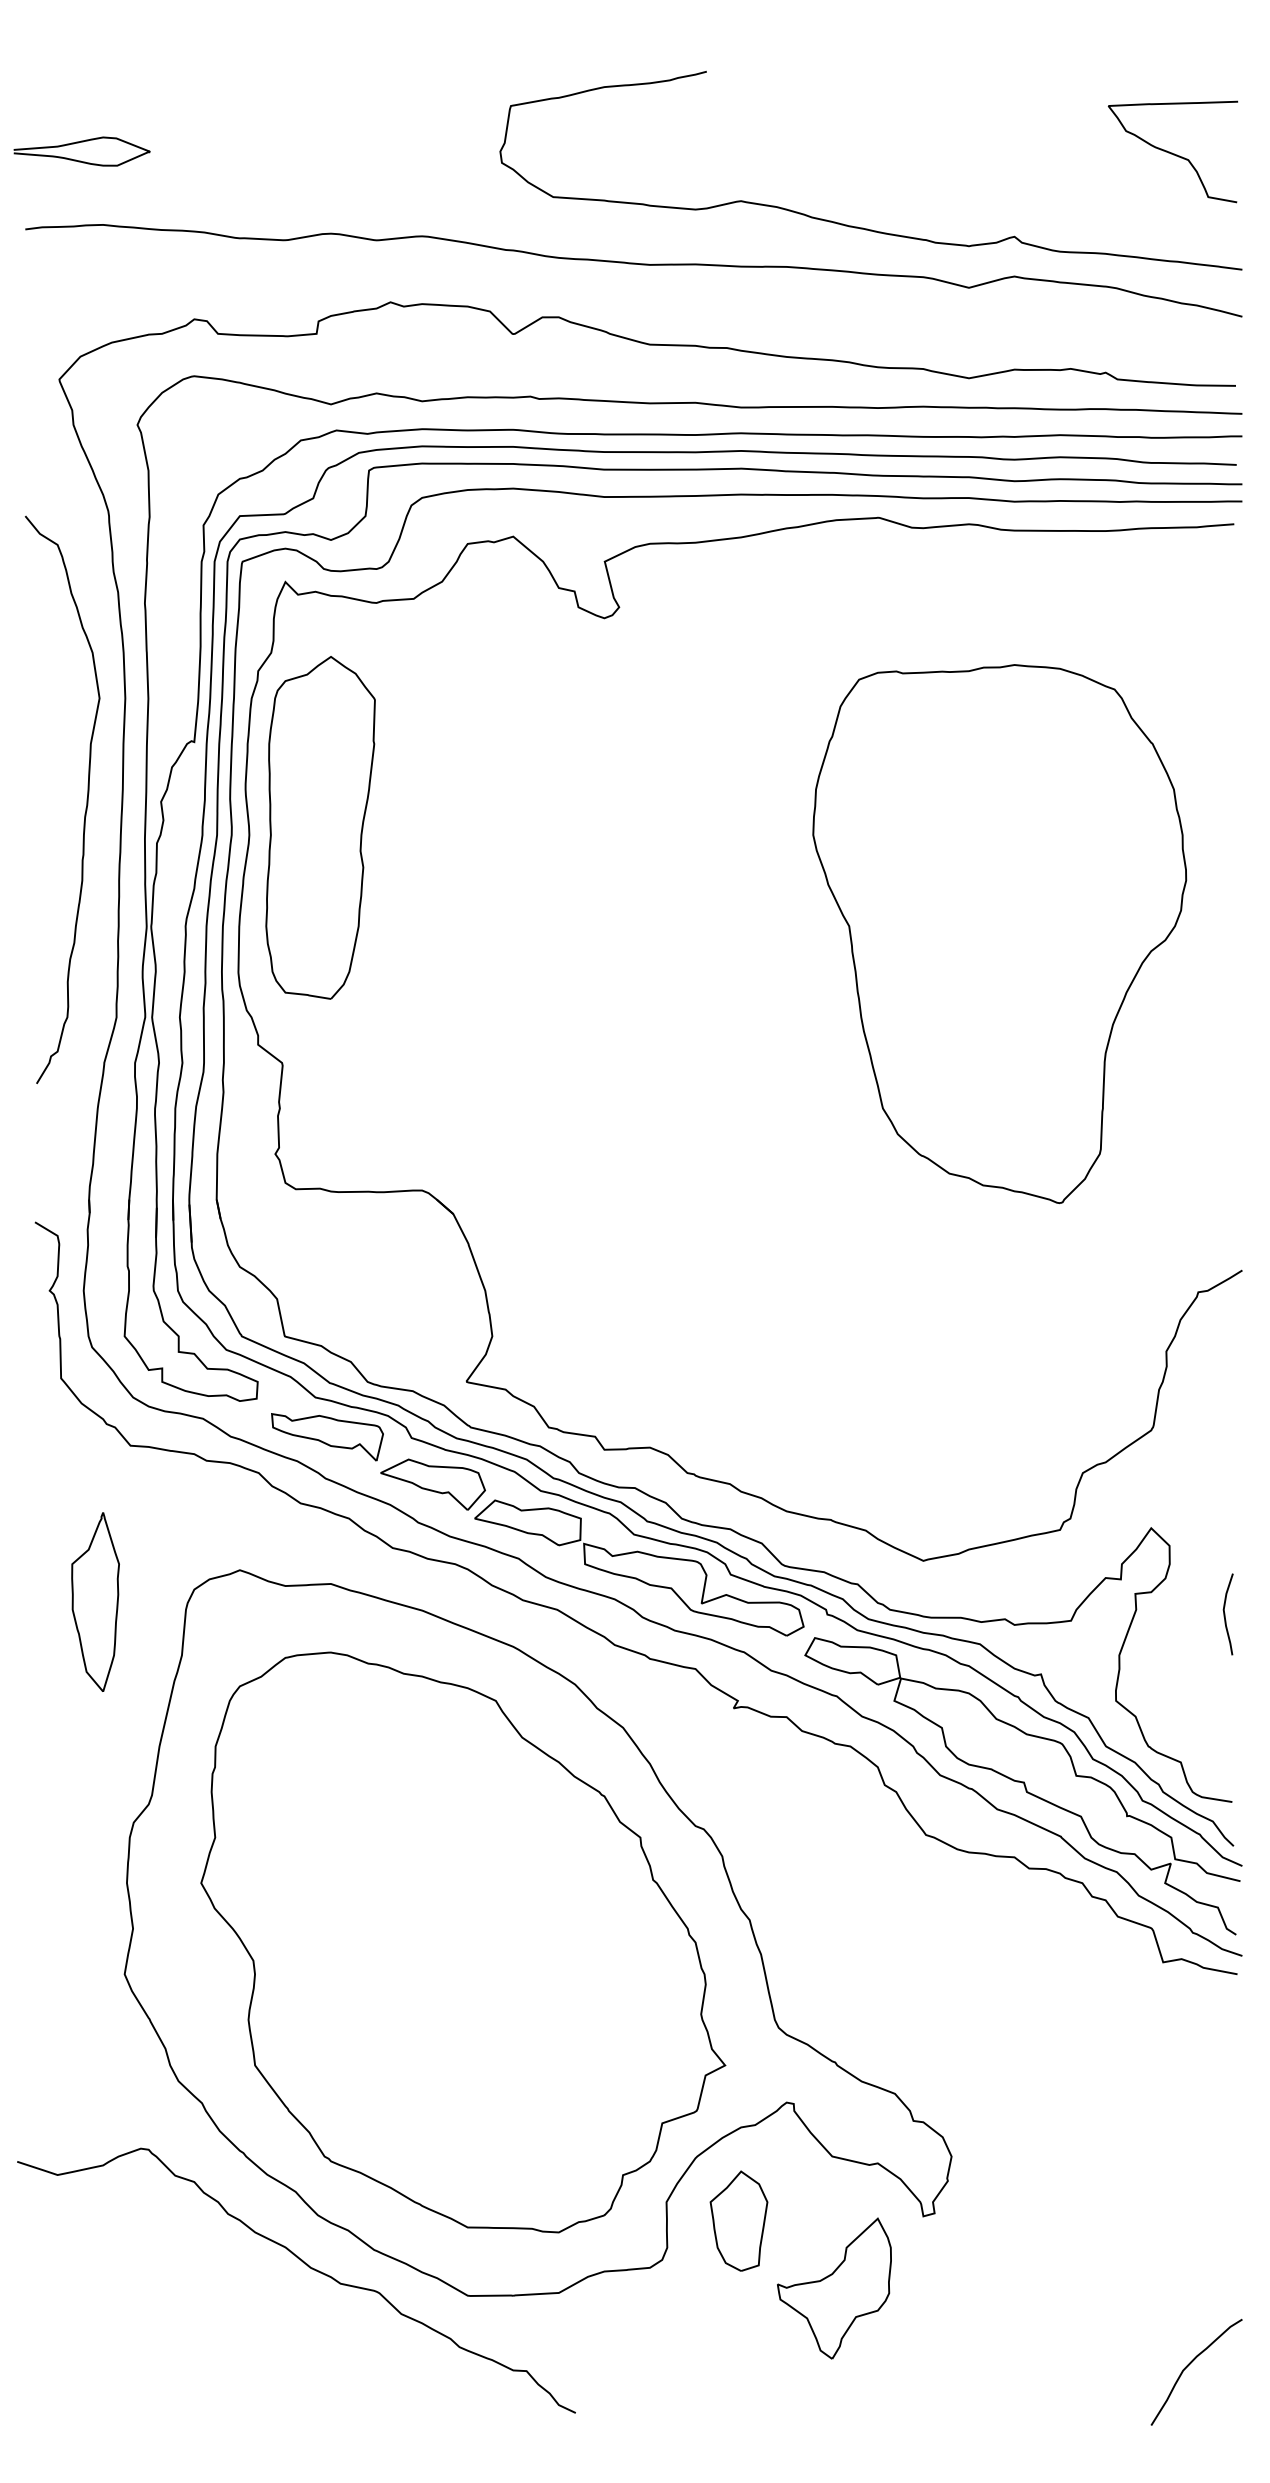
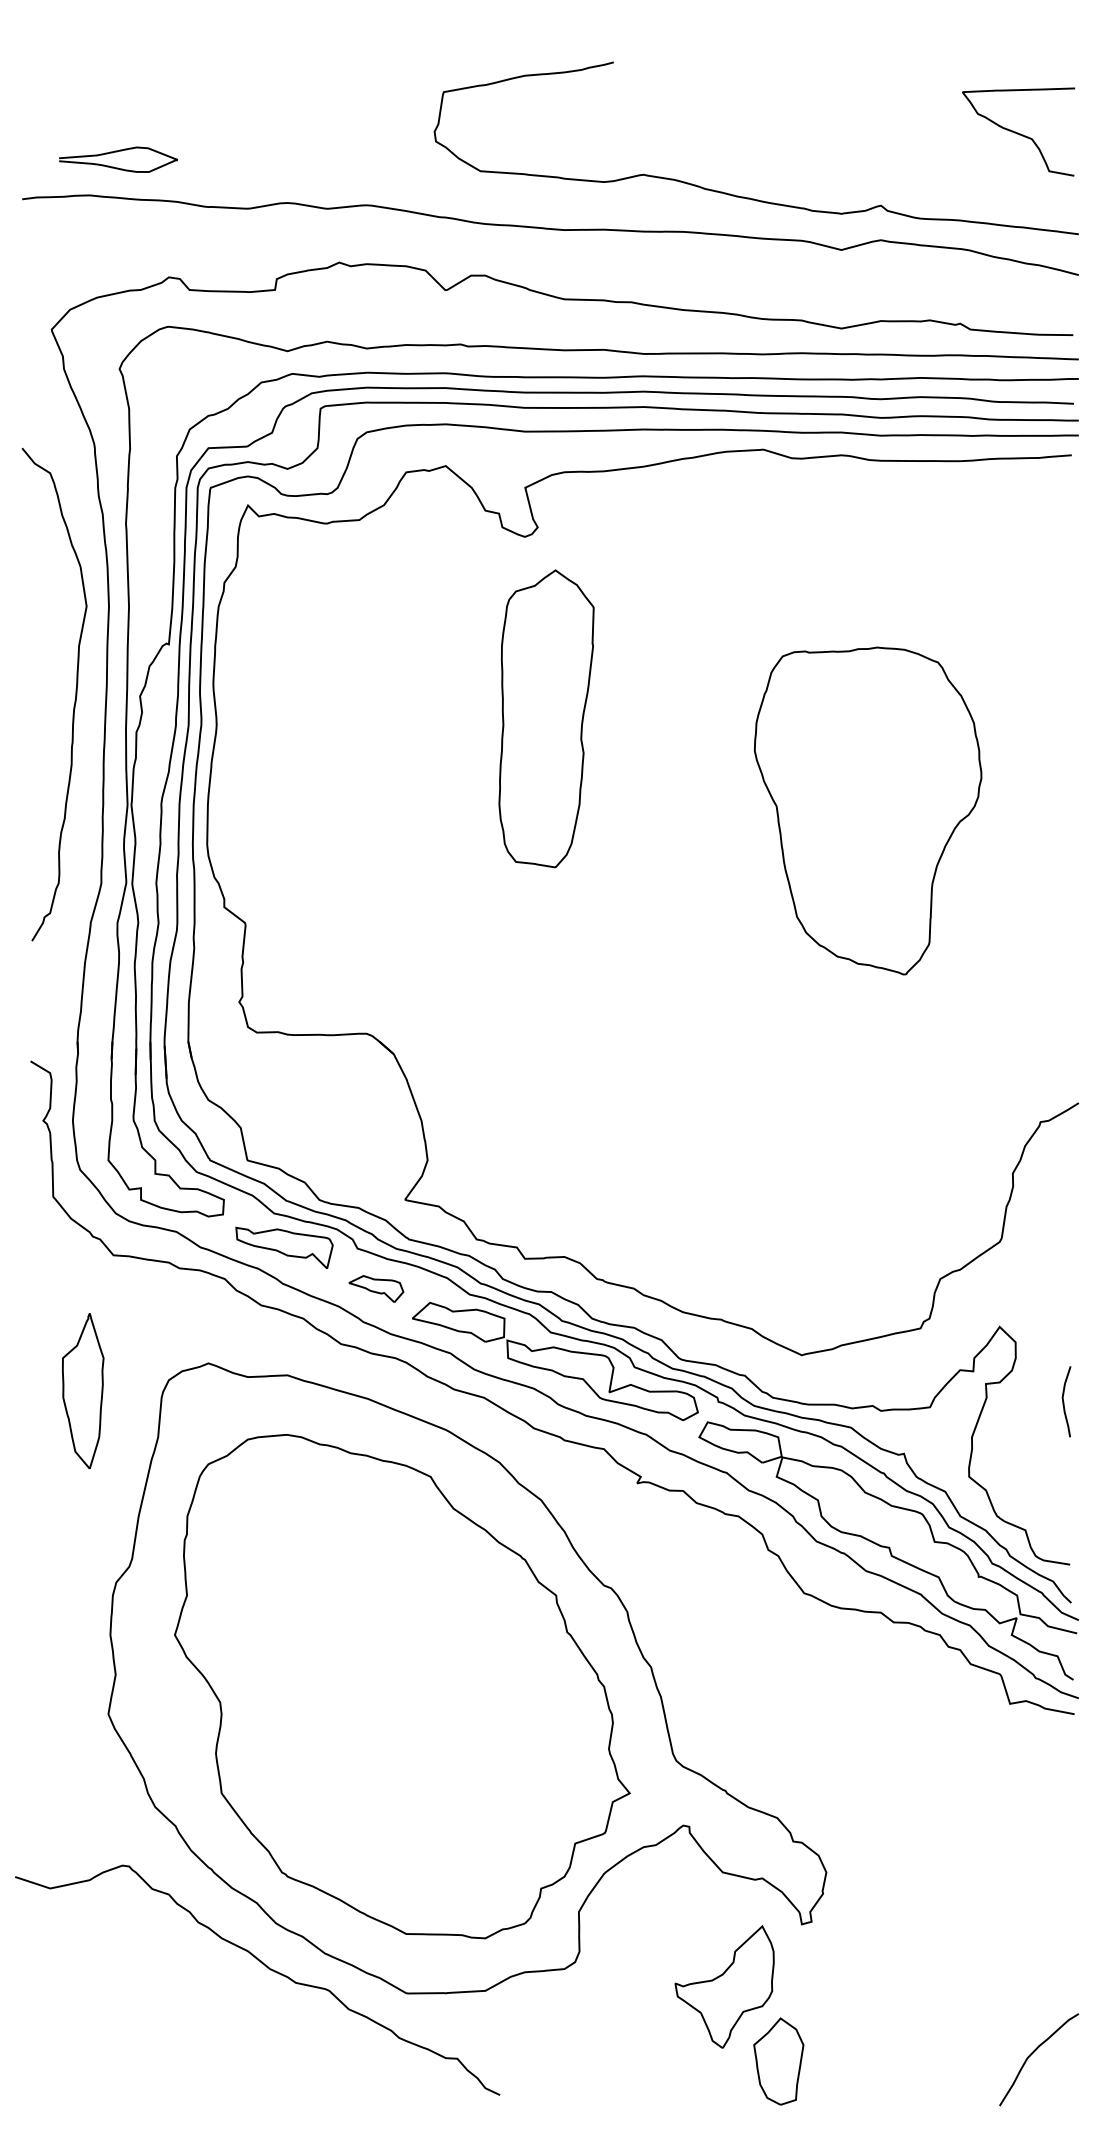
curve: (80, 143) -> (117, 152), moved
part: (320, 827) -> (546, 718), moved
part: (998, 933) -> (867, 810), size x0.7
part: (433, 1483) -> (376, 1288), size x0.6
part: (738, 2221) -> (778, 2061), moved

